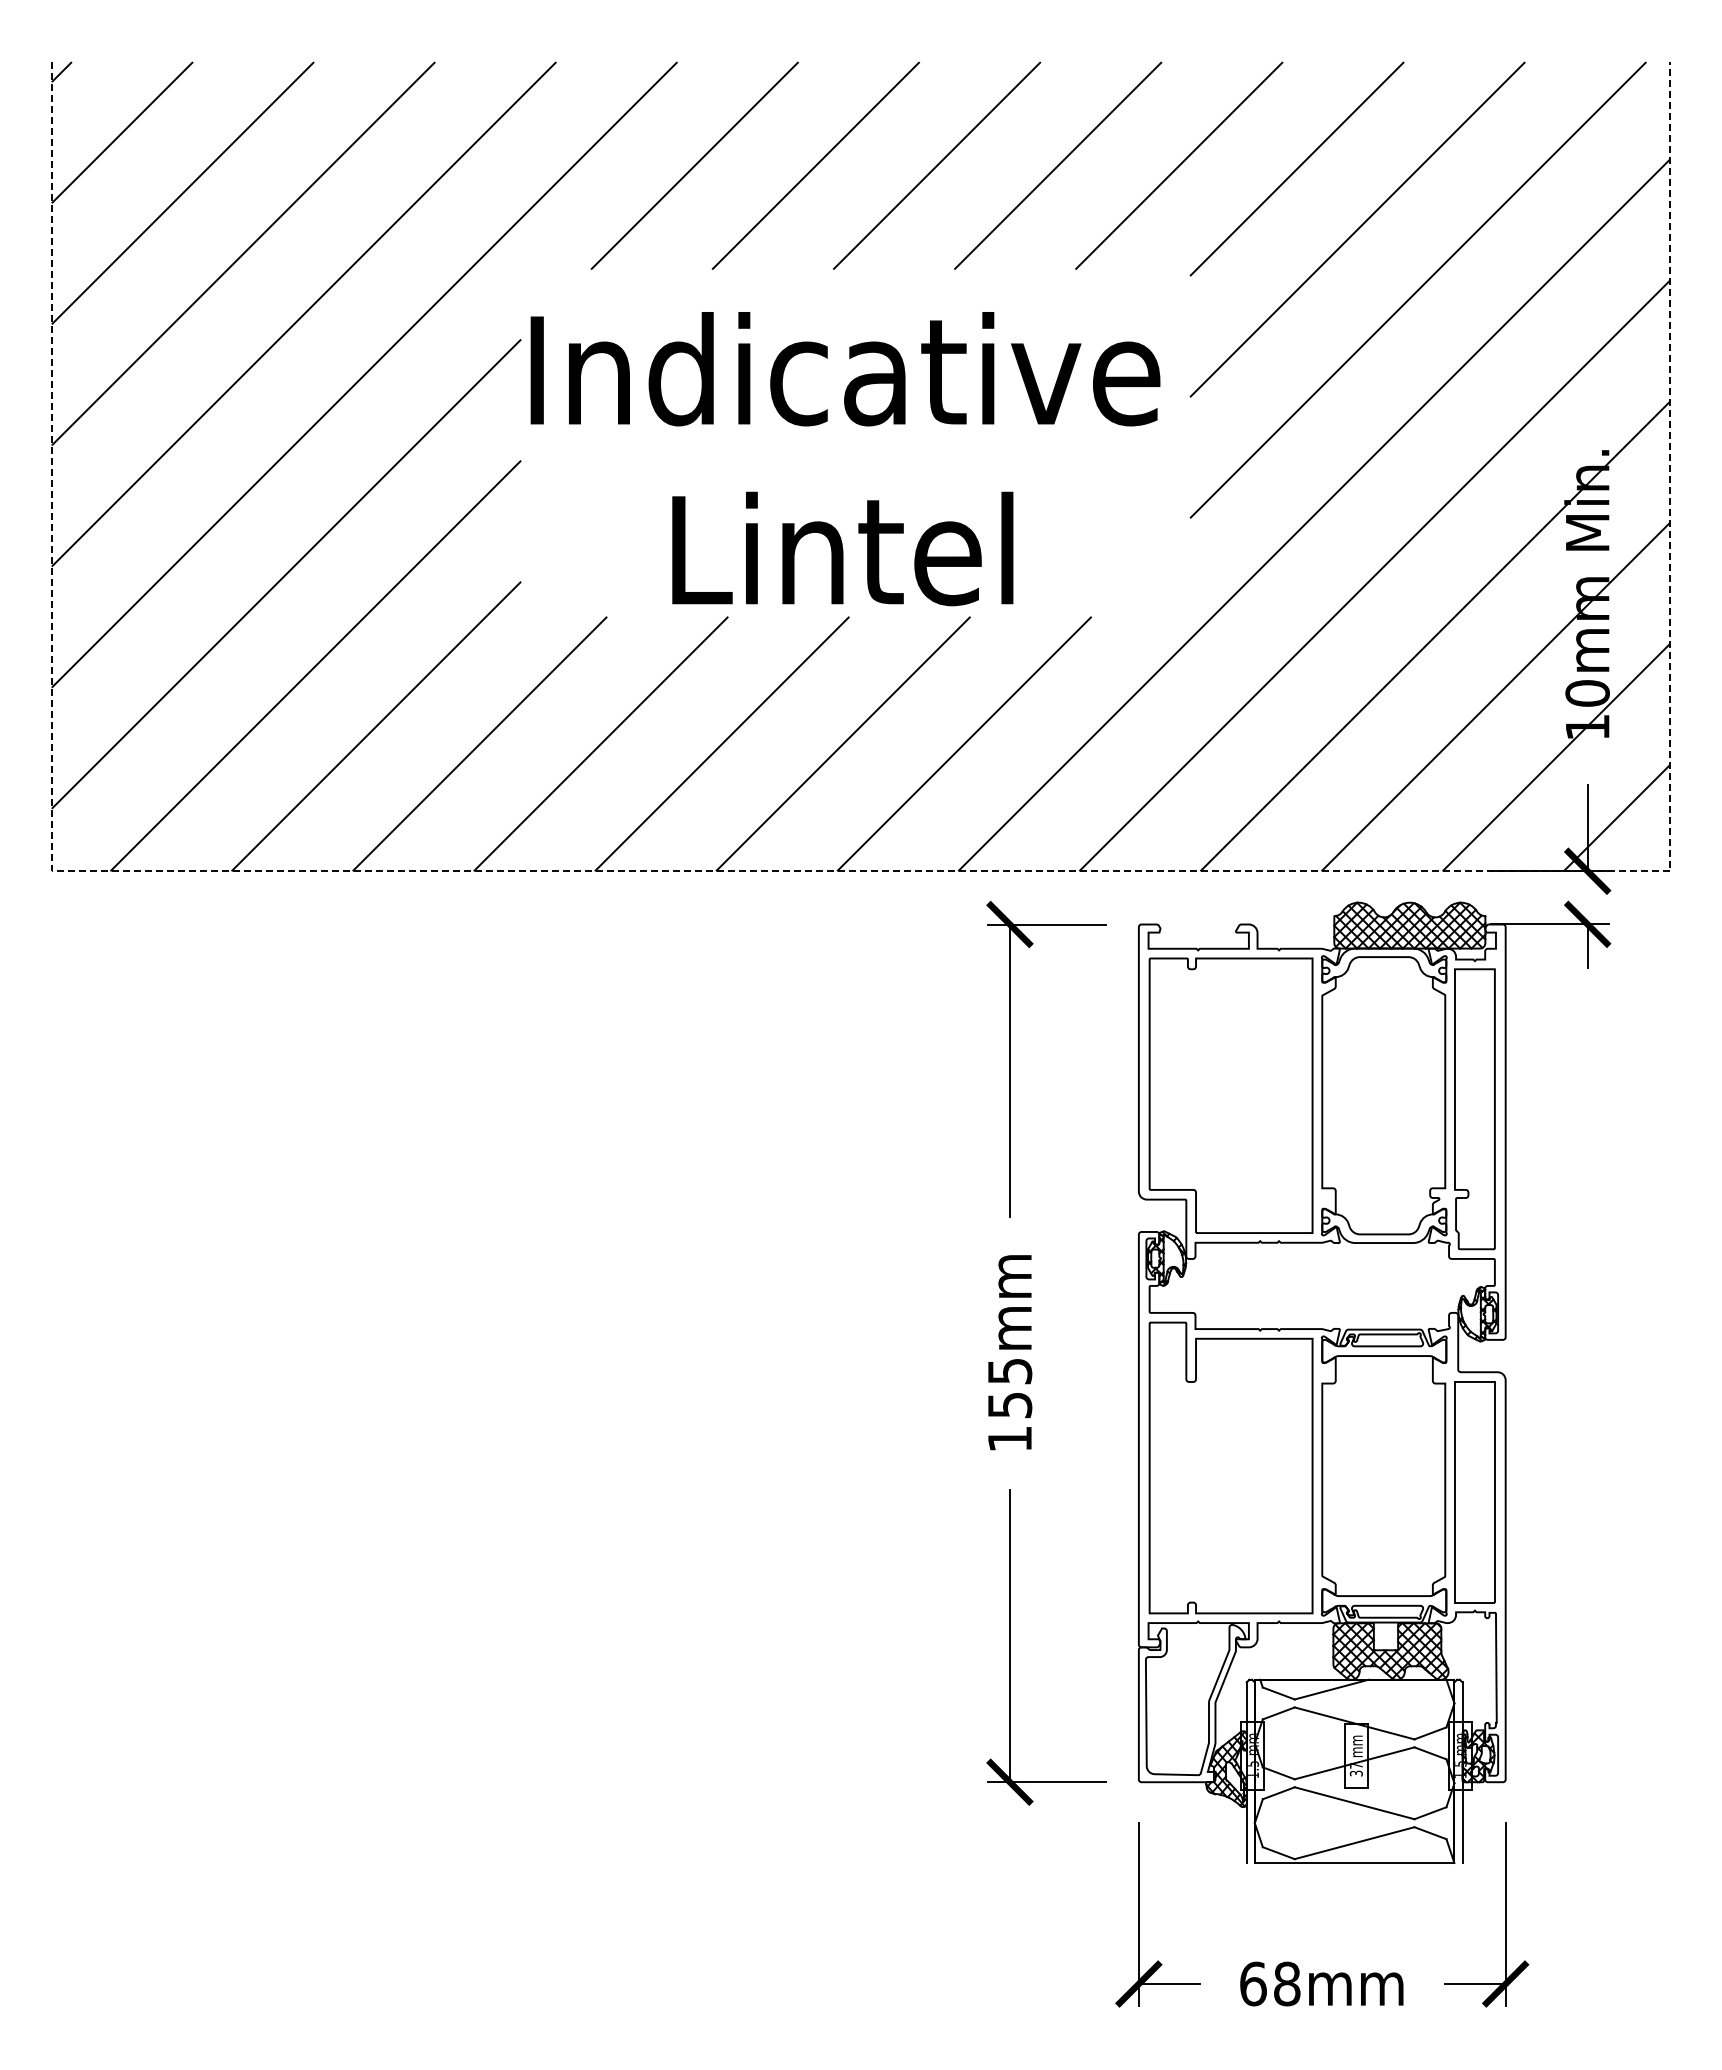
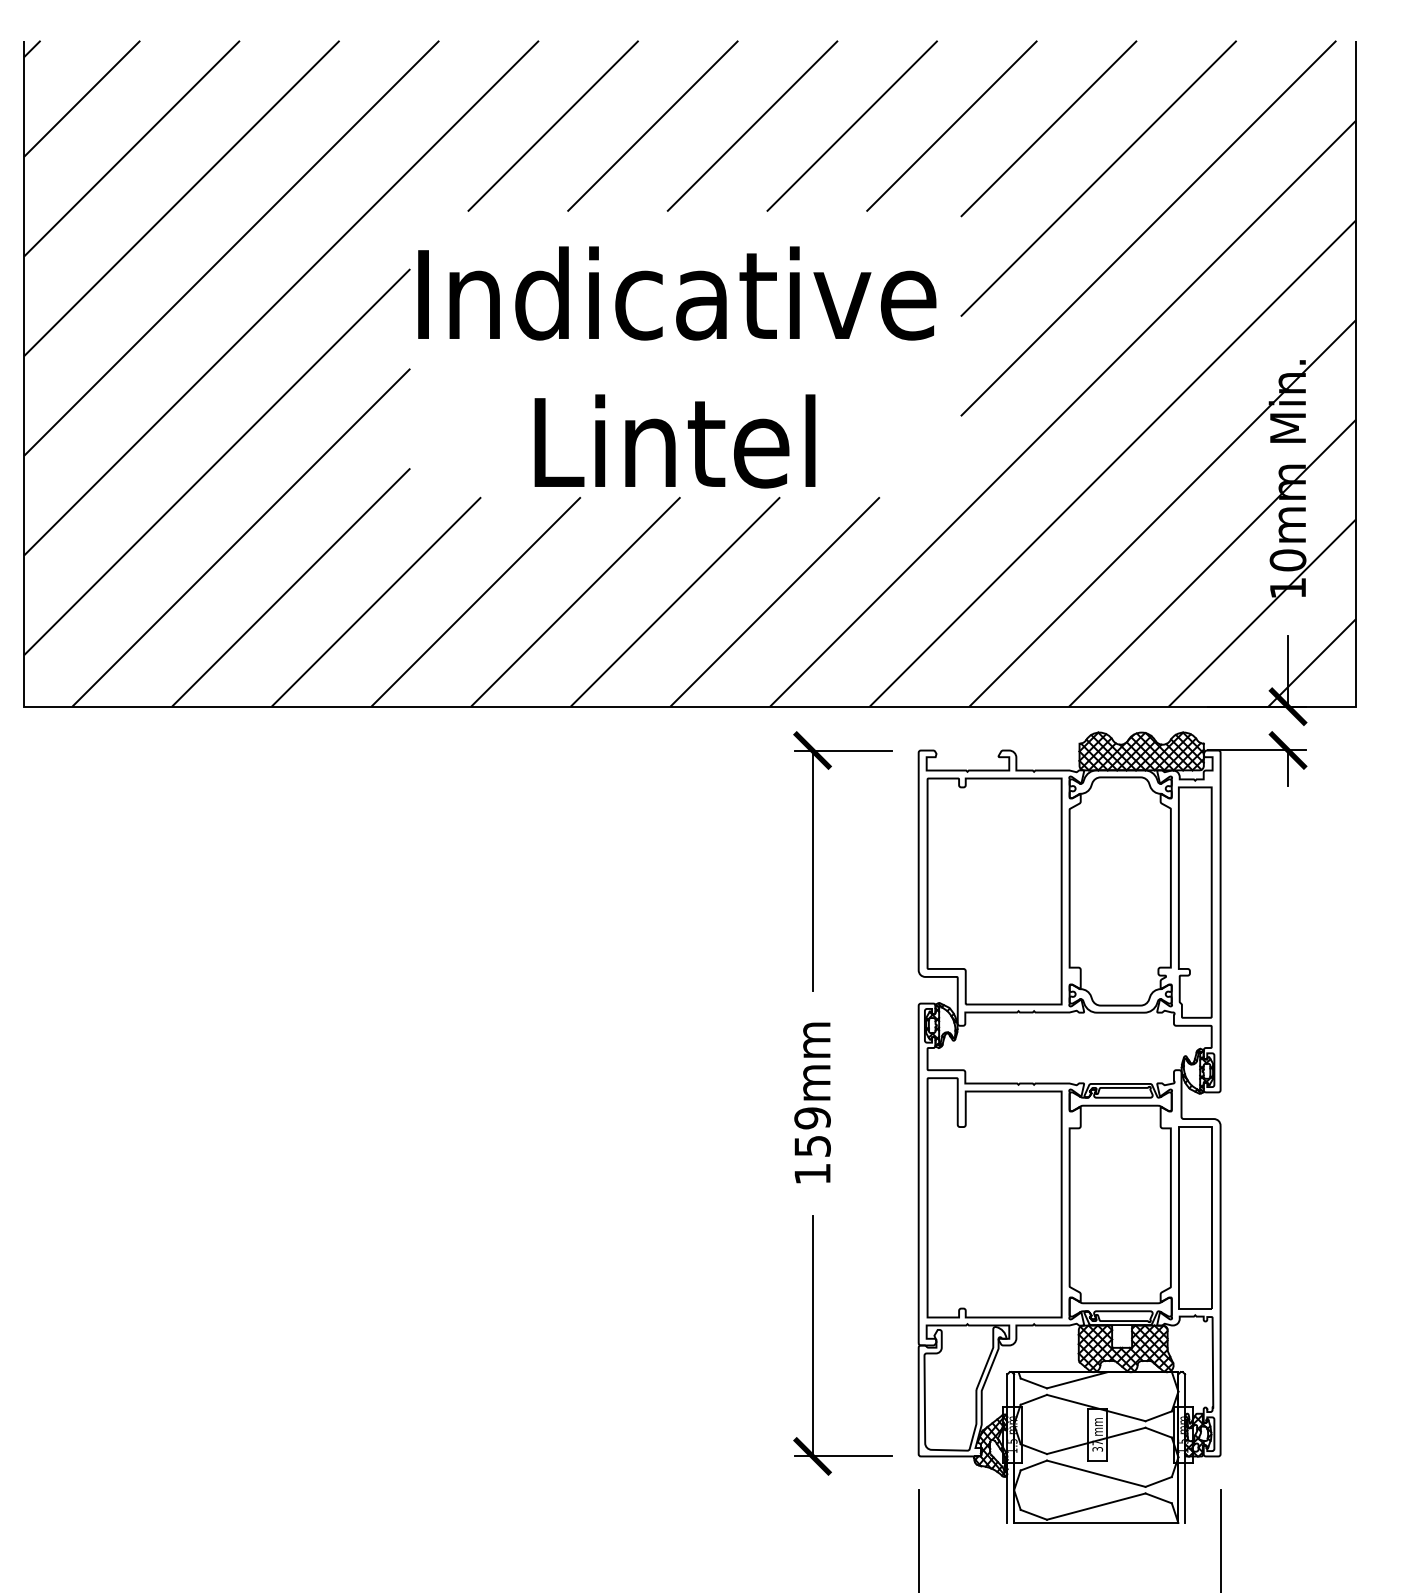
line: (861, 871) -> (690, 706), dashed -> solid
text: (1009, 1371) -> (812, 1118), 155mm -> 159mm

